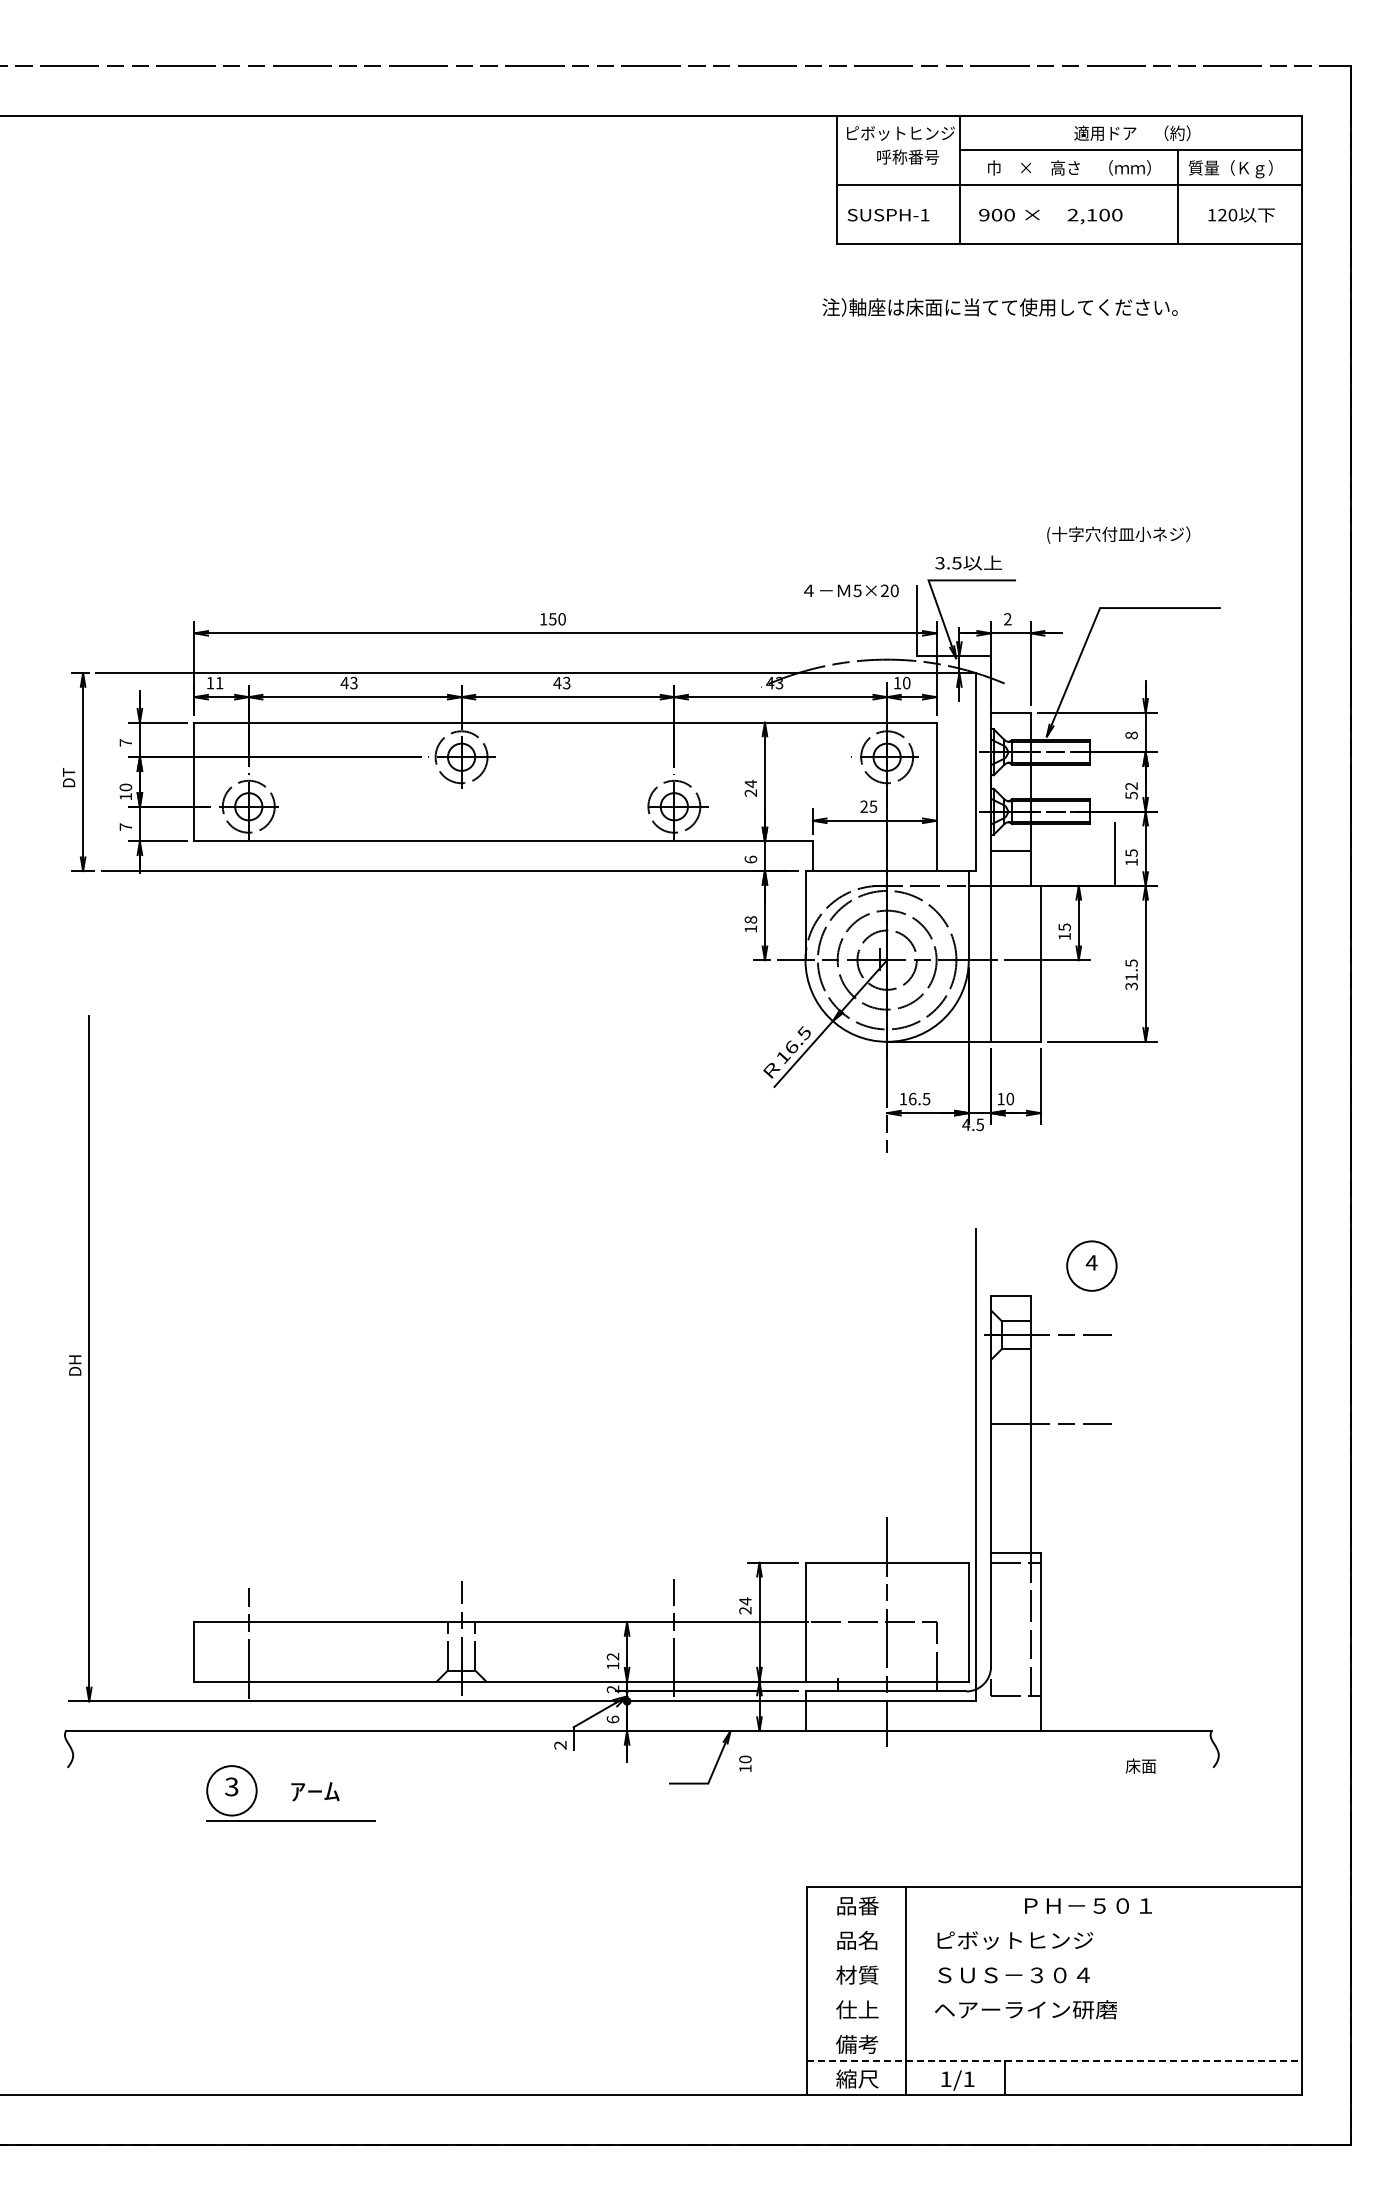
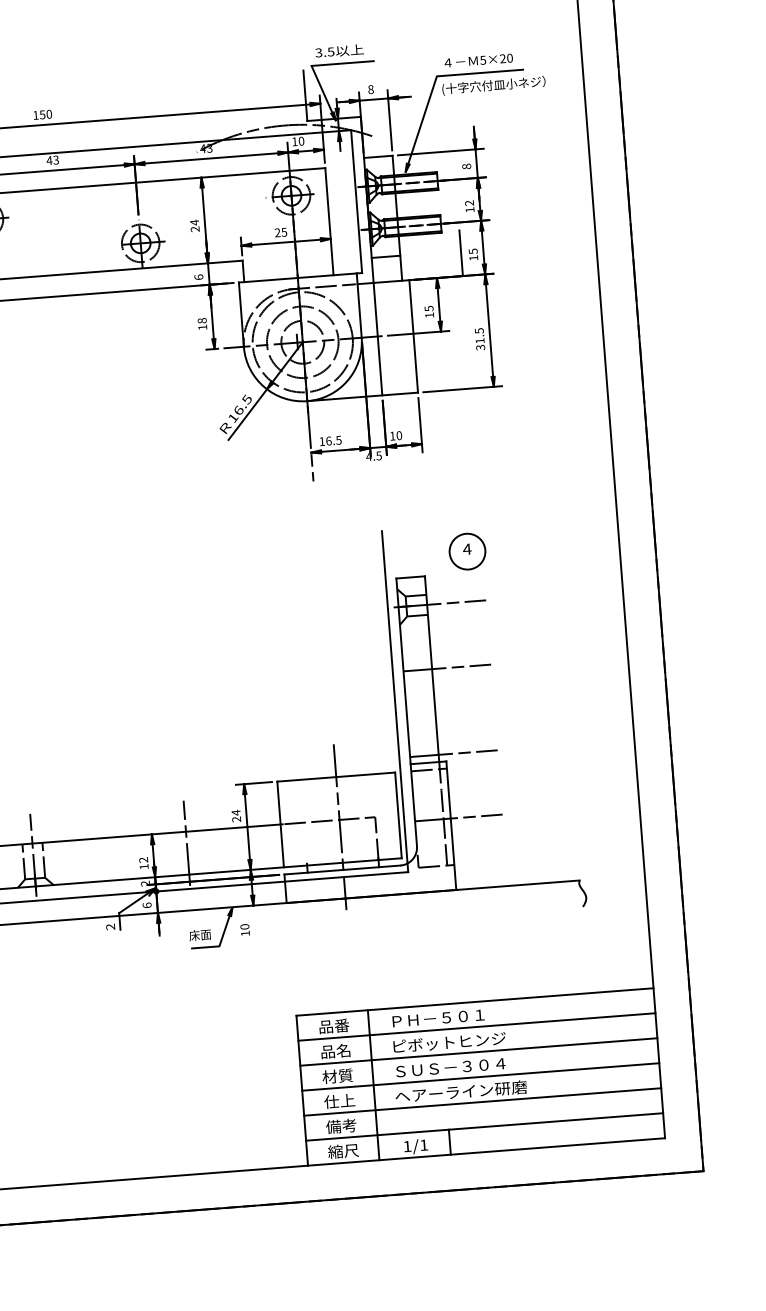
text: (1118, 534) -> (493, 85), moved
text: (851, 590) -> (478, 60), moved
text: (1007, 619) -> (370, 89), 2 -> 8
text: (1131, 795) -> (469, 209), 52 -> 12
line: (1051, 1543) -> (453, 754), added
line: (1051, 1632) -> (458, 818), added
text: (1141, 1765) -> (200, 934), moved
text: (1088, 1905) -> (438, 1017), moved
line: (1054, 1921) -> (476, 1026), added
line: (1054, 1956) -> (478, 1051), added
line: (1054, 1991) -> (480, 1077), added
line: (1054, 2025) -> (482, 1101), added
line: (1054, 2060) -> (484, 1126), dashed -> solid

